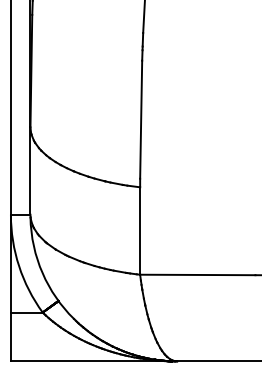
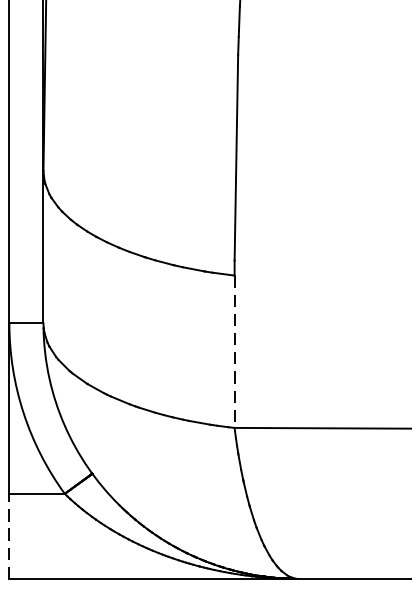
line: (140, 231) -> (235, 352), solid -> dashed
line: (10, 336) -> (8, 535), solid -> dashed

